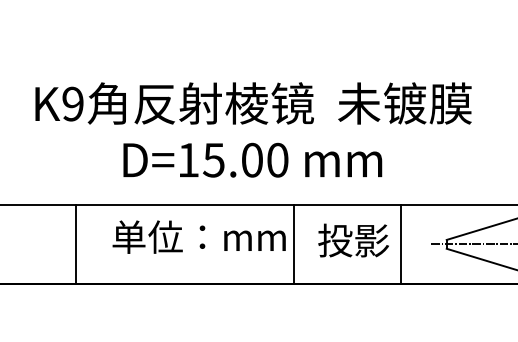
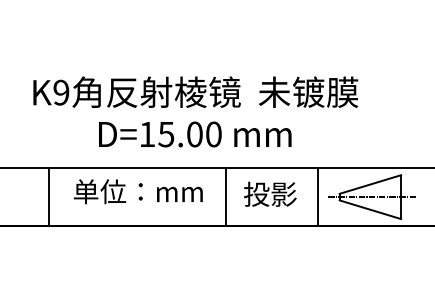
text: (198, 236) -> (137, 191), moved
line: (75, 243) -> (49, 196), moved
line: (400, 243) -> (317, 196), moved

